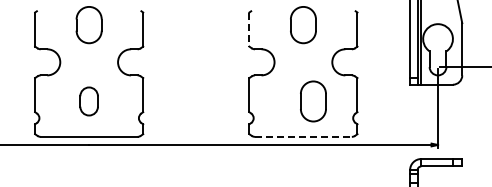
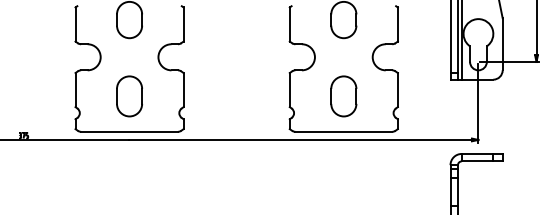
line: (249, 30) -> (289, 25), dashed -> solid
part: (89, 101) -> (129, 96), size x1.43
part: (313, 101) -> (343, 96), moved
line: (304, 136) -> (344, 131), dashed -> solid

